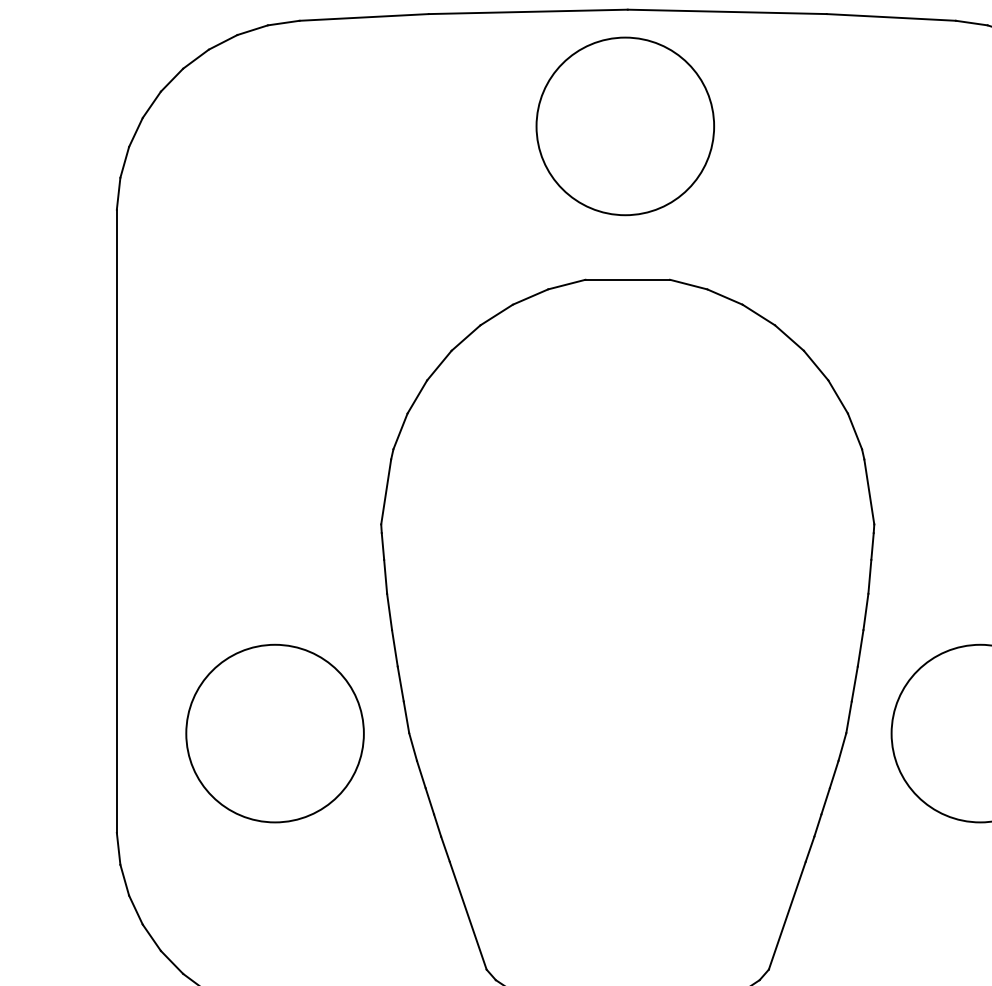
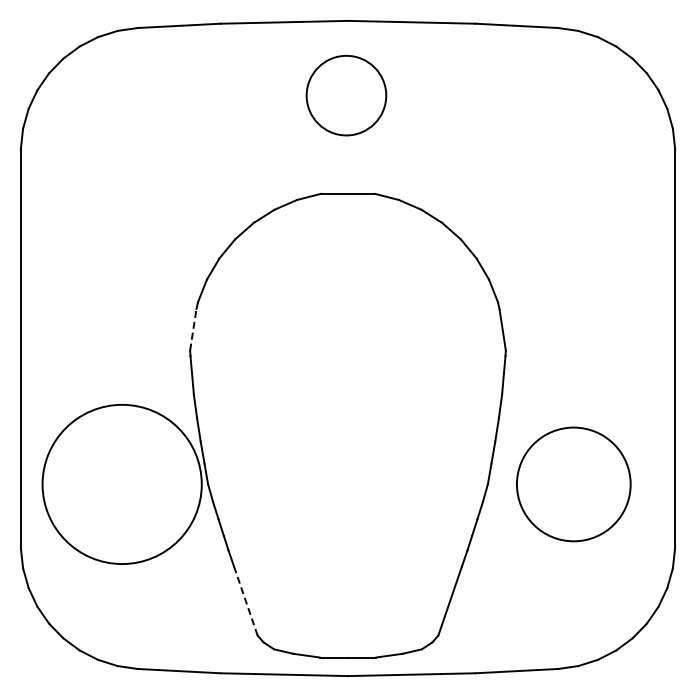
circle: (625, 126) -> (346, 95), size x0.7
line: (386, 491) -> (193, 329), solid -> dashed
circle: (275, 733) -> (122, 484), size x1.4
line: (469, 916) -> (246, 601), solid -> dashed

